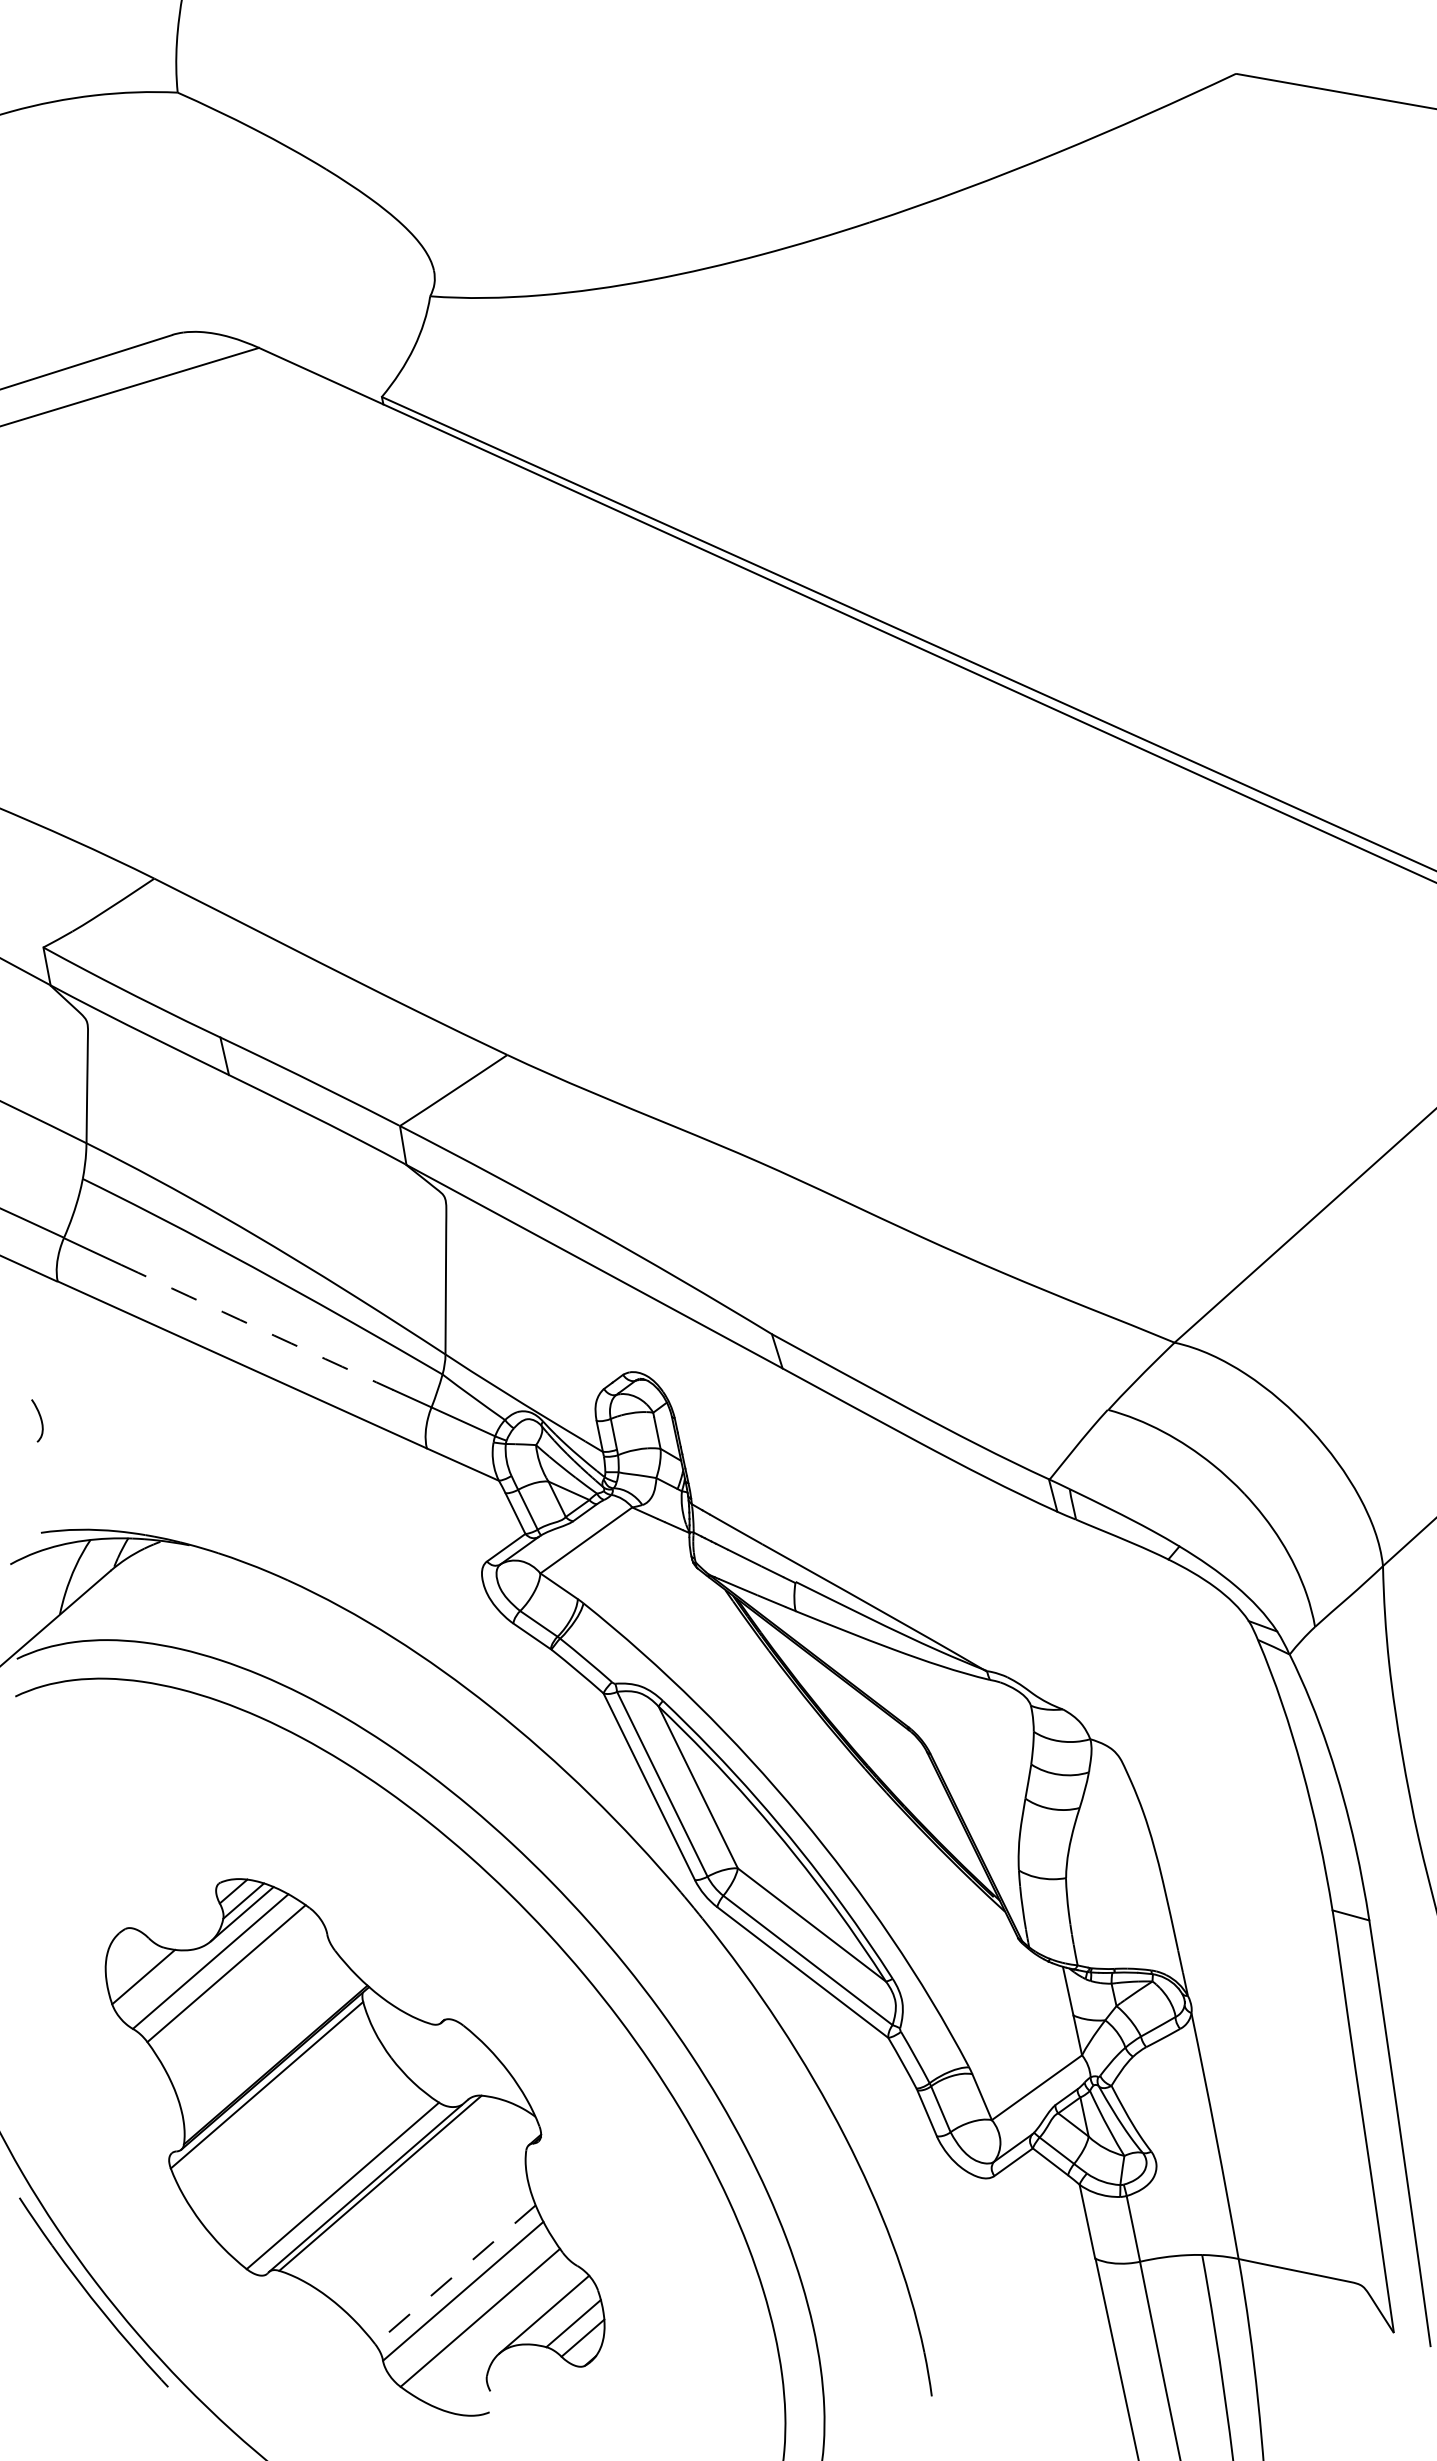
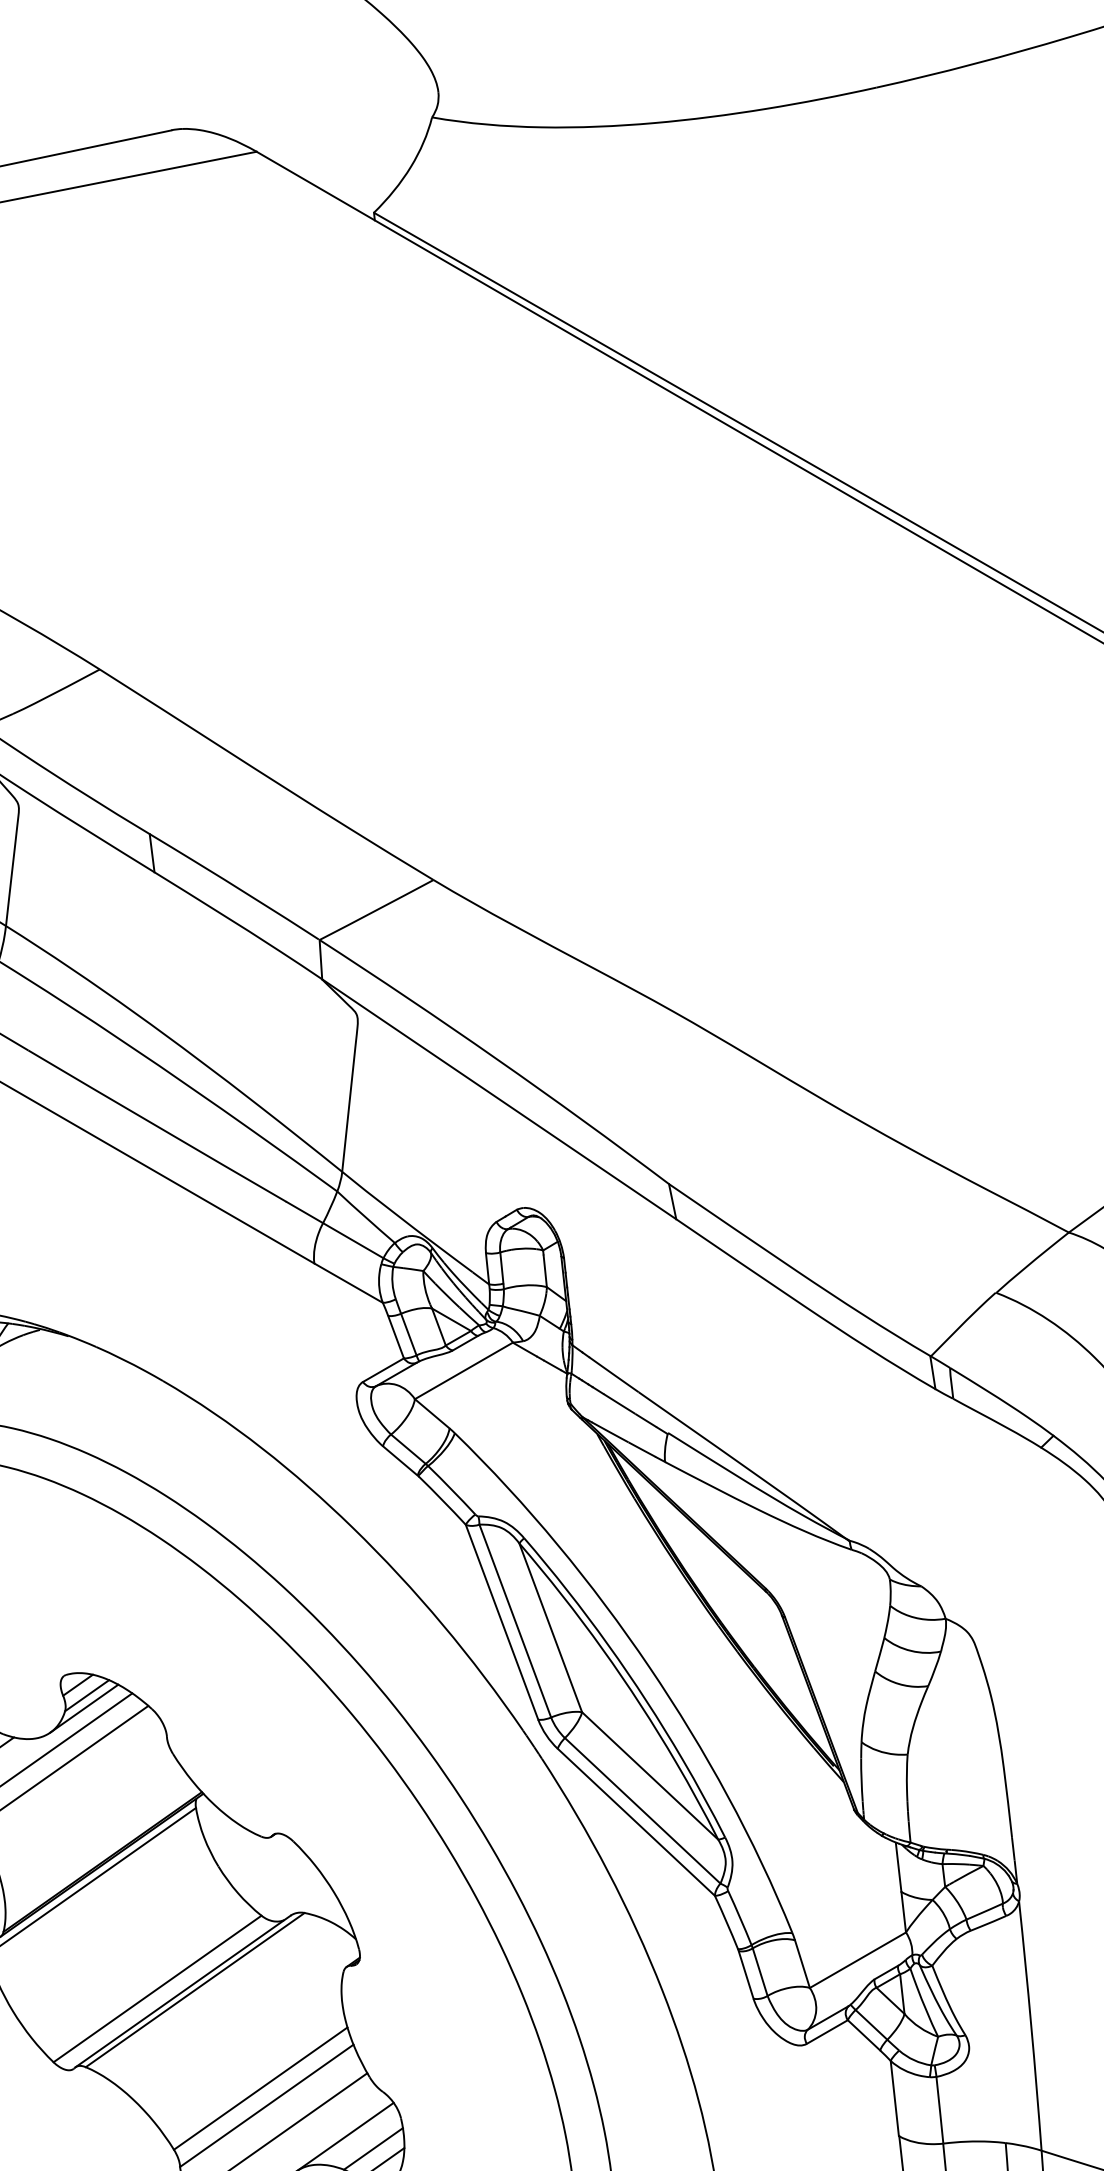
arc: (257, 1327) -> (157, 1126), dashed -> solid
line: (455, 2275) -> (260, 2089), dashed -> solid

